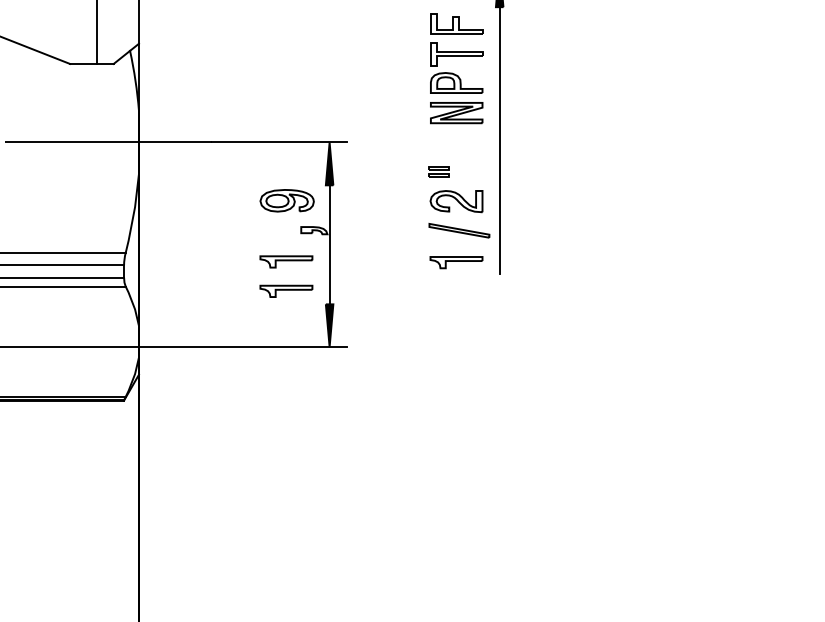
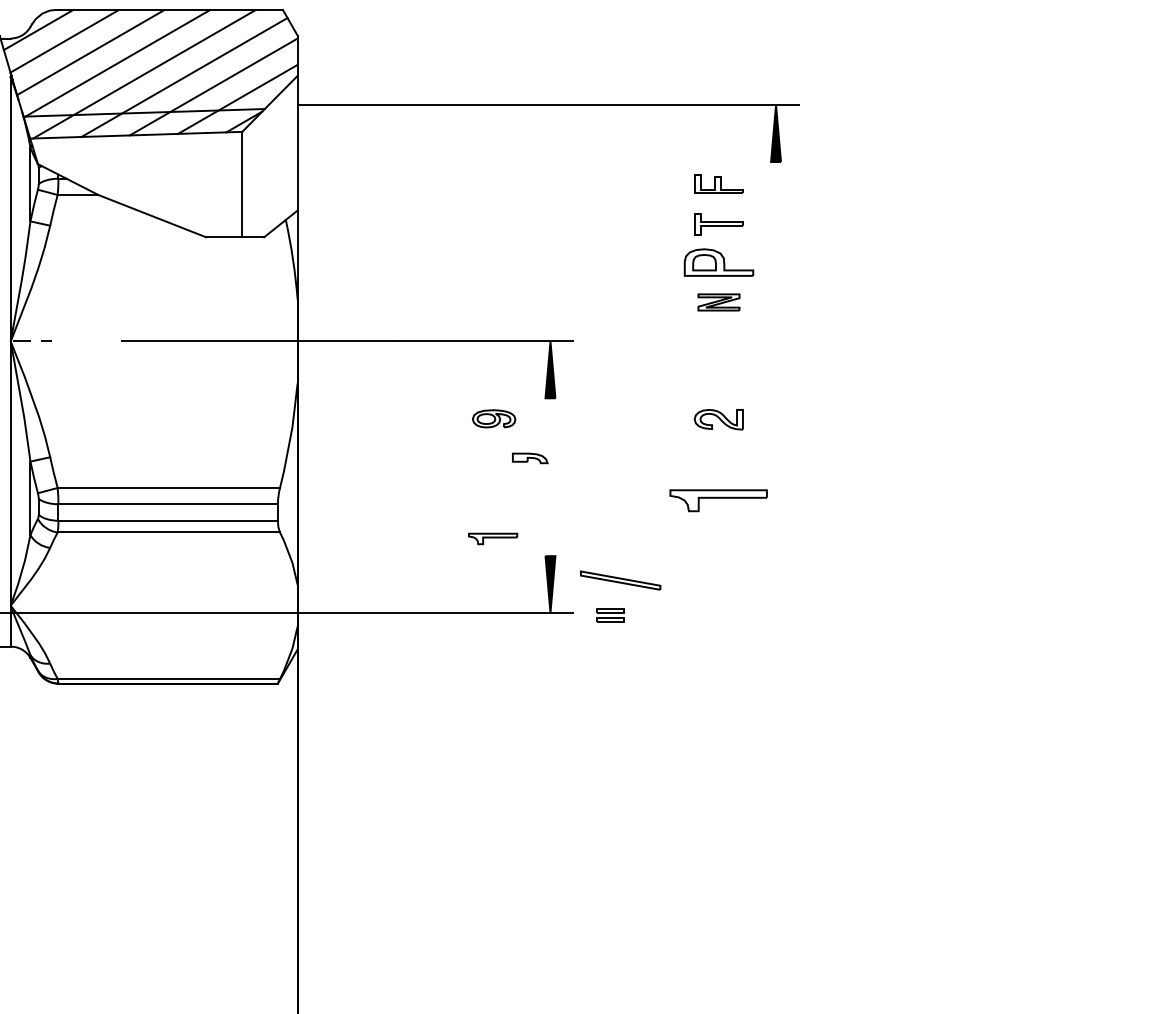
part: (456, 23) -> (718, 183), size x0.7
part: (456, 54) -> (718, 224), size x0.7
part: (456, 113) -> (718, 302), size x0.6
line: (500, 140) -> (776, 338), removed
part: (438, 171) -> (610, 615), moved
part: (286, 200) -> (493, 418), size x0.6
part: (456, 201) -> (718, 419), size x0.7
part: (459, 230) -> (620, 580), moved
line: (329, 245) -> (550, 477), removed
part: (285, 261) -> (492, 499), removed
part: (456, 262) -> (718, 500), size x1.4
part: (285, 291) -> (492, 538), size x0.7

